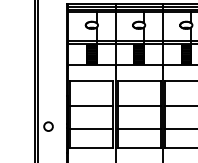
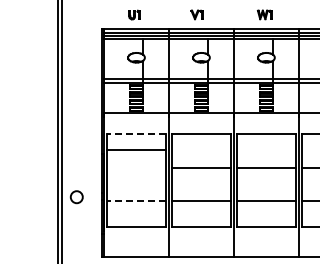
line: (91, 81) -> (136, 134), solid -> dashed
line: (91, 105) -> (136, 150), moved
line: (91, 129) -> (136, 201), solid -> dashed

